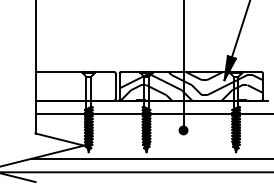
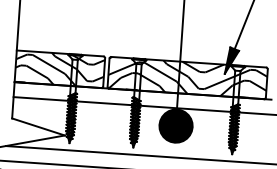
hatch: (75, 85) -> (59, 68), added
fill: (183, 130) -> (175, 126), added

